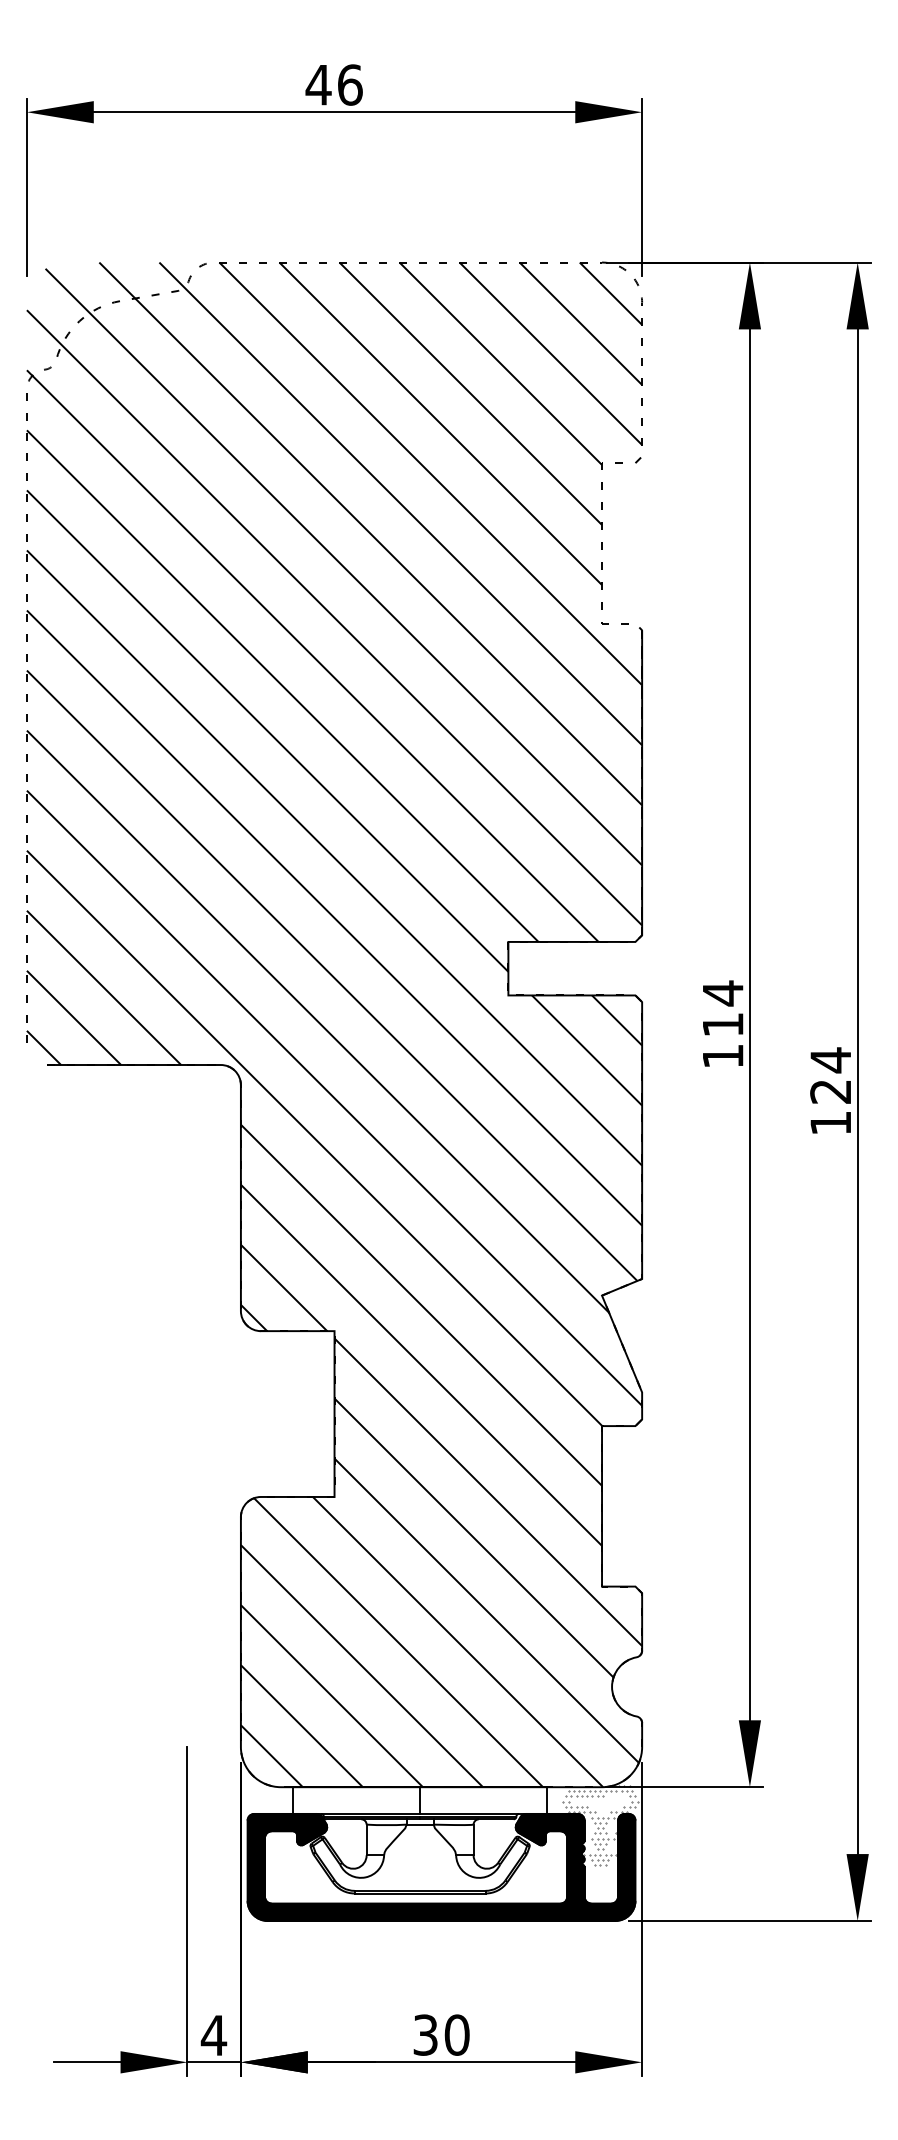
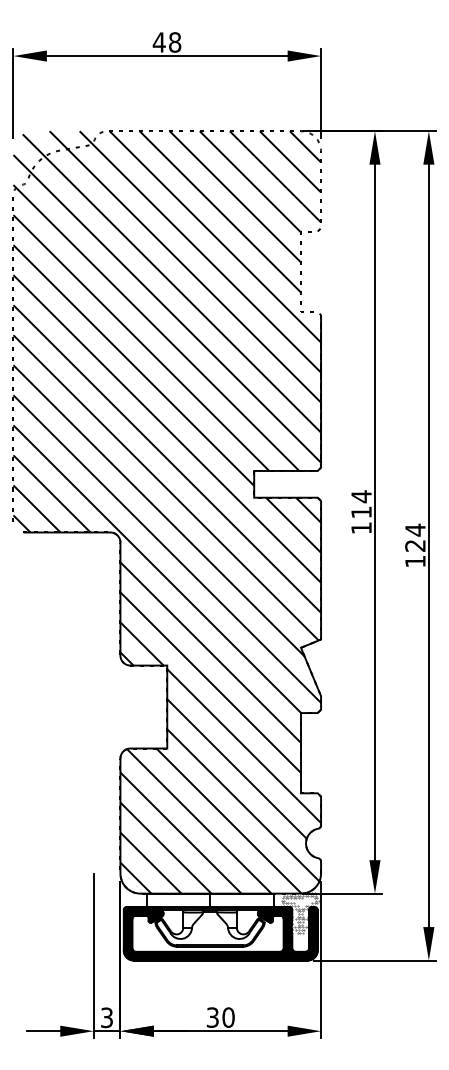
text: (351, 85) -> (175, 42), 46 -> 48
text: (213, 2034) -> (106, 1017), 4 -> 3

